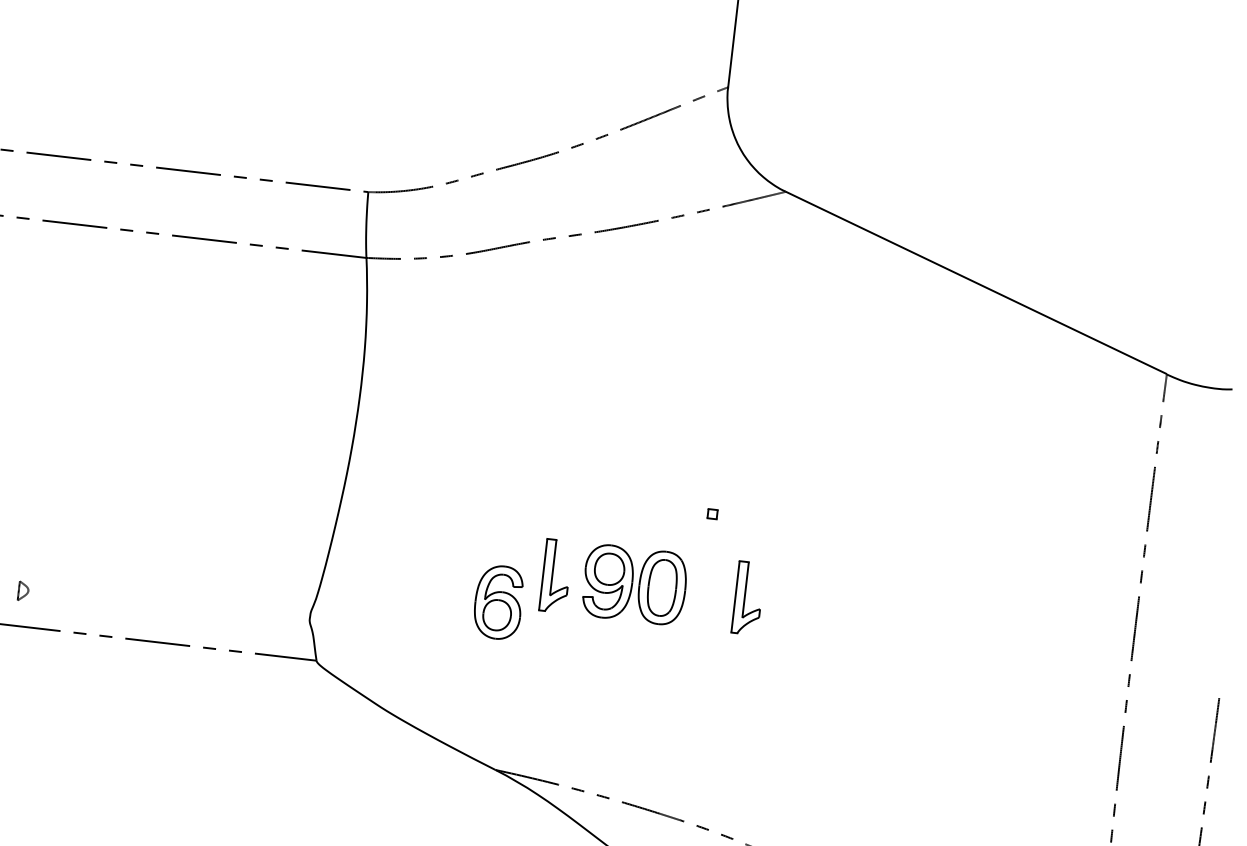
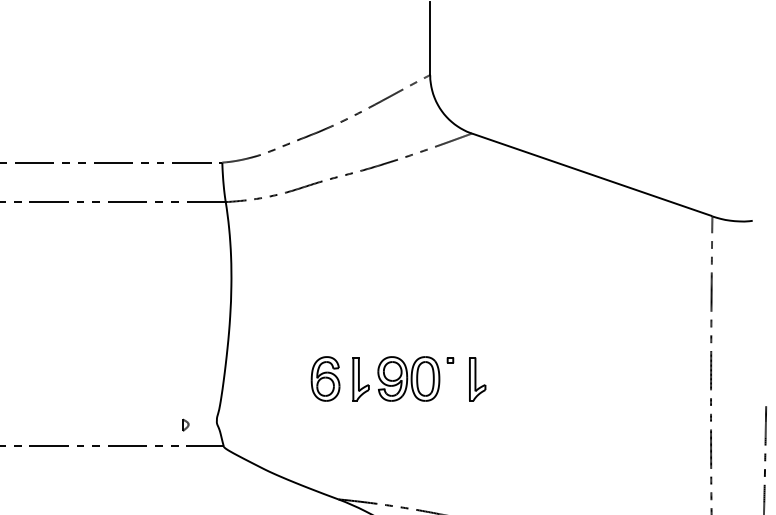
part: (712, 514) -> (450, 360), moved
part: (23, 590) -> (185, 424), moved
part: (498, 601) -> (325, 378), moved

